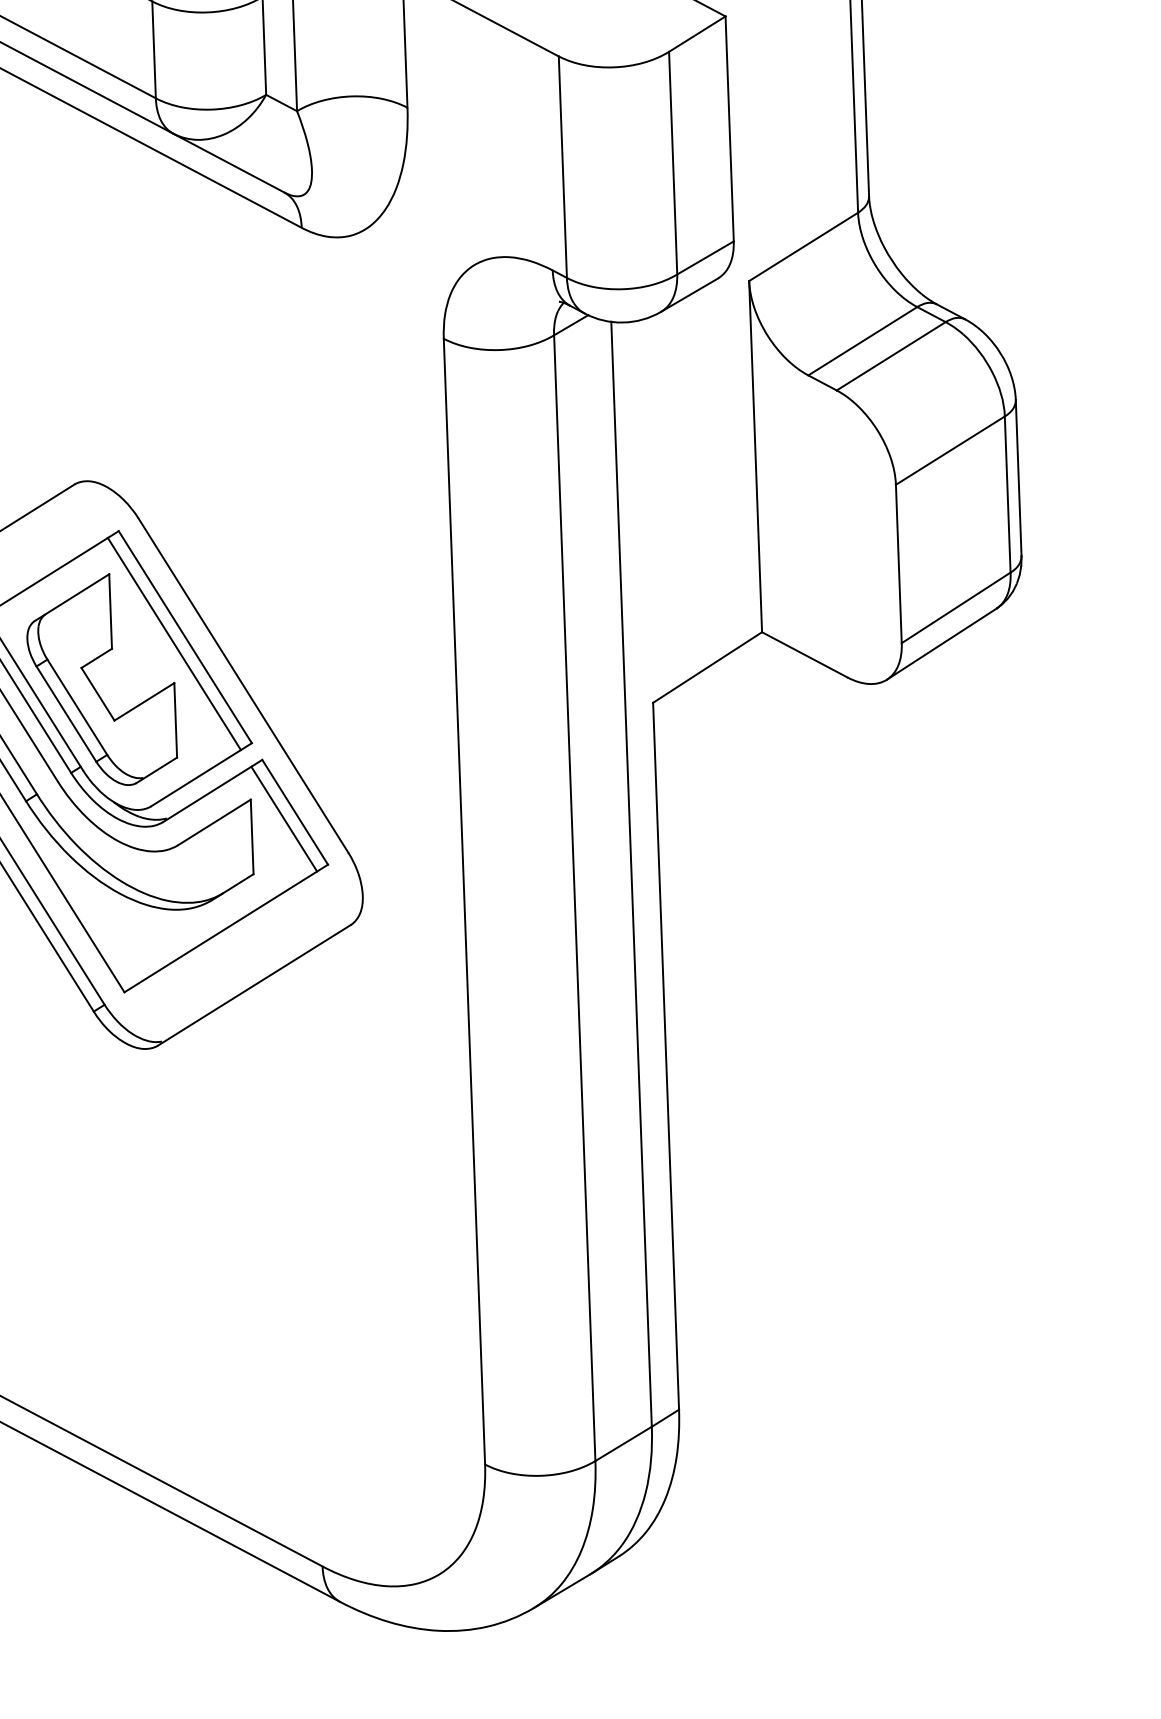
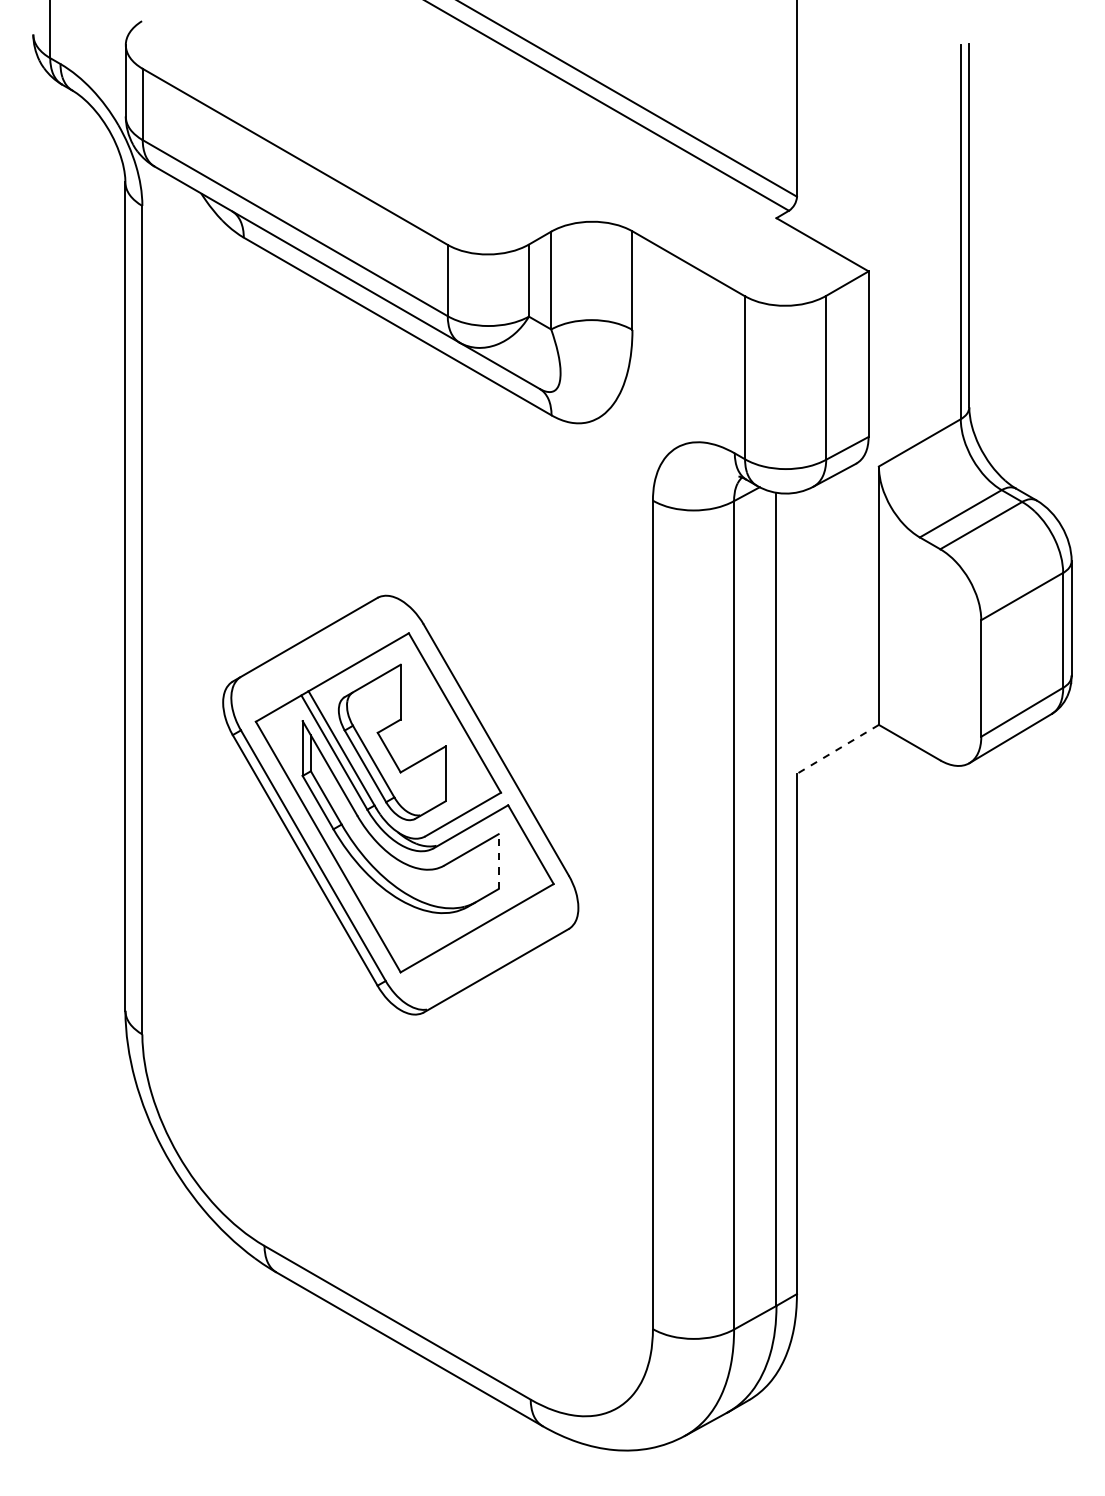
line: (174, 643) -> (446, 717), removed
line: (707, 667) -> (837, 749), solid -> dashed
line: (283, 819) -> (522, 849), removed
line: (251, 836) -> (498, 861), solid -> dashed

